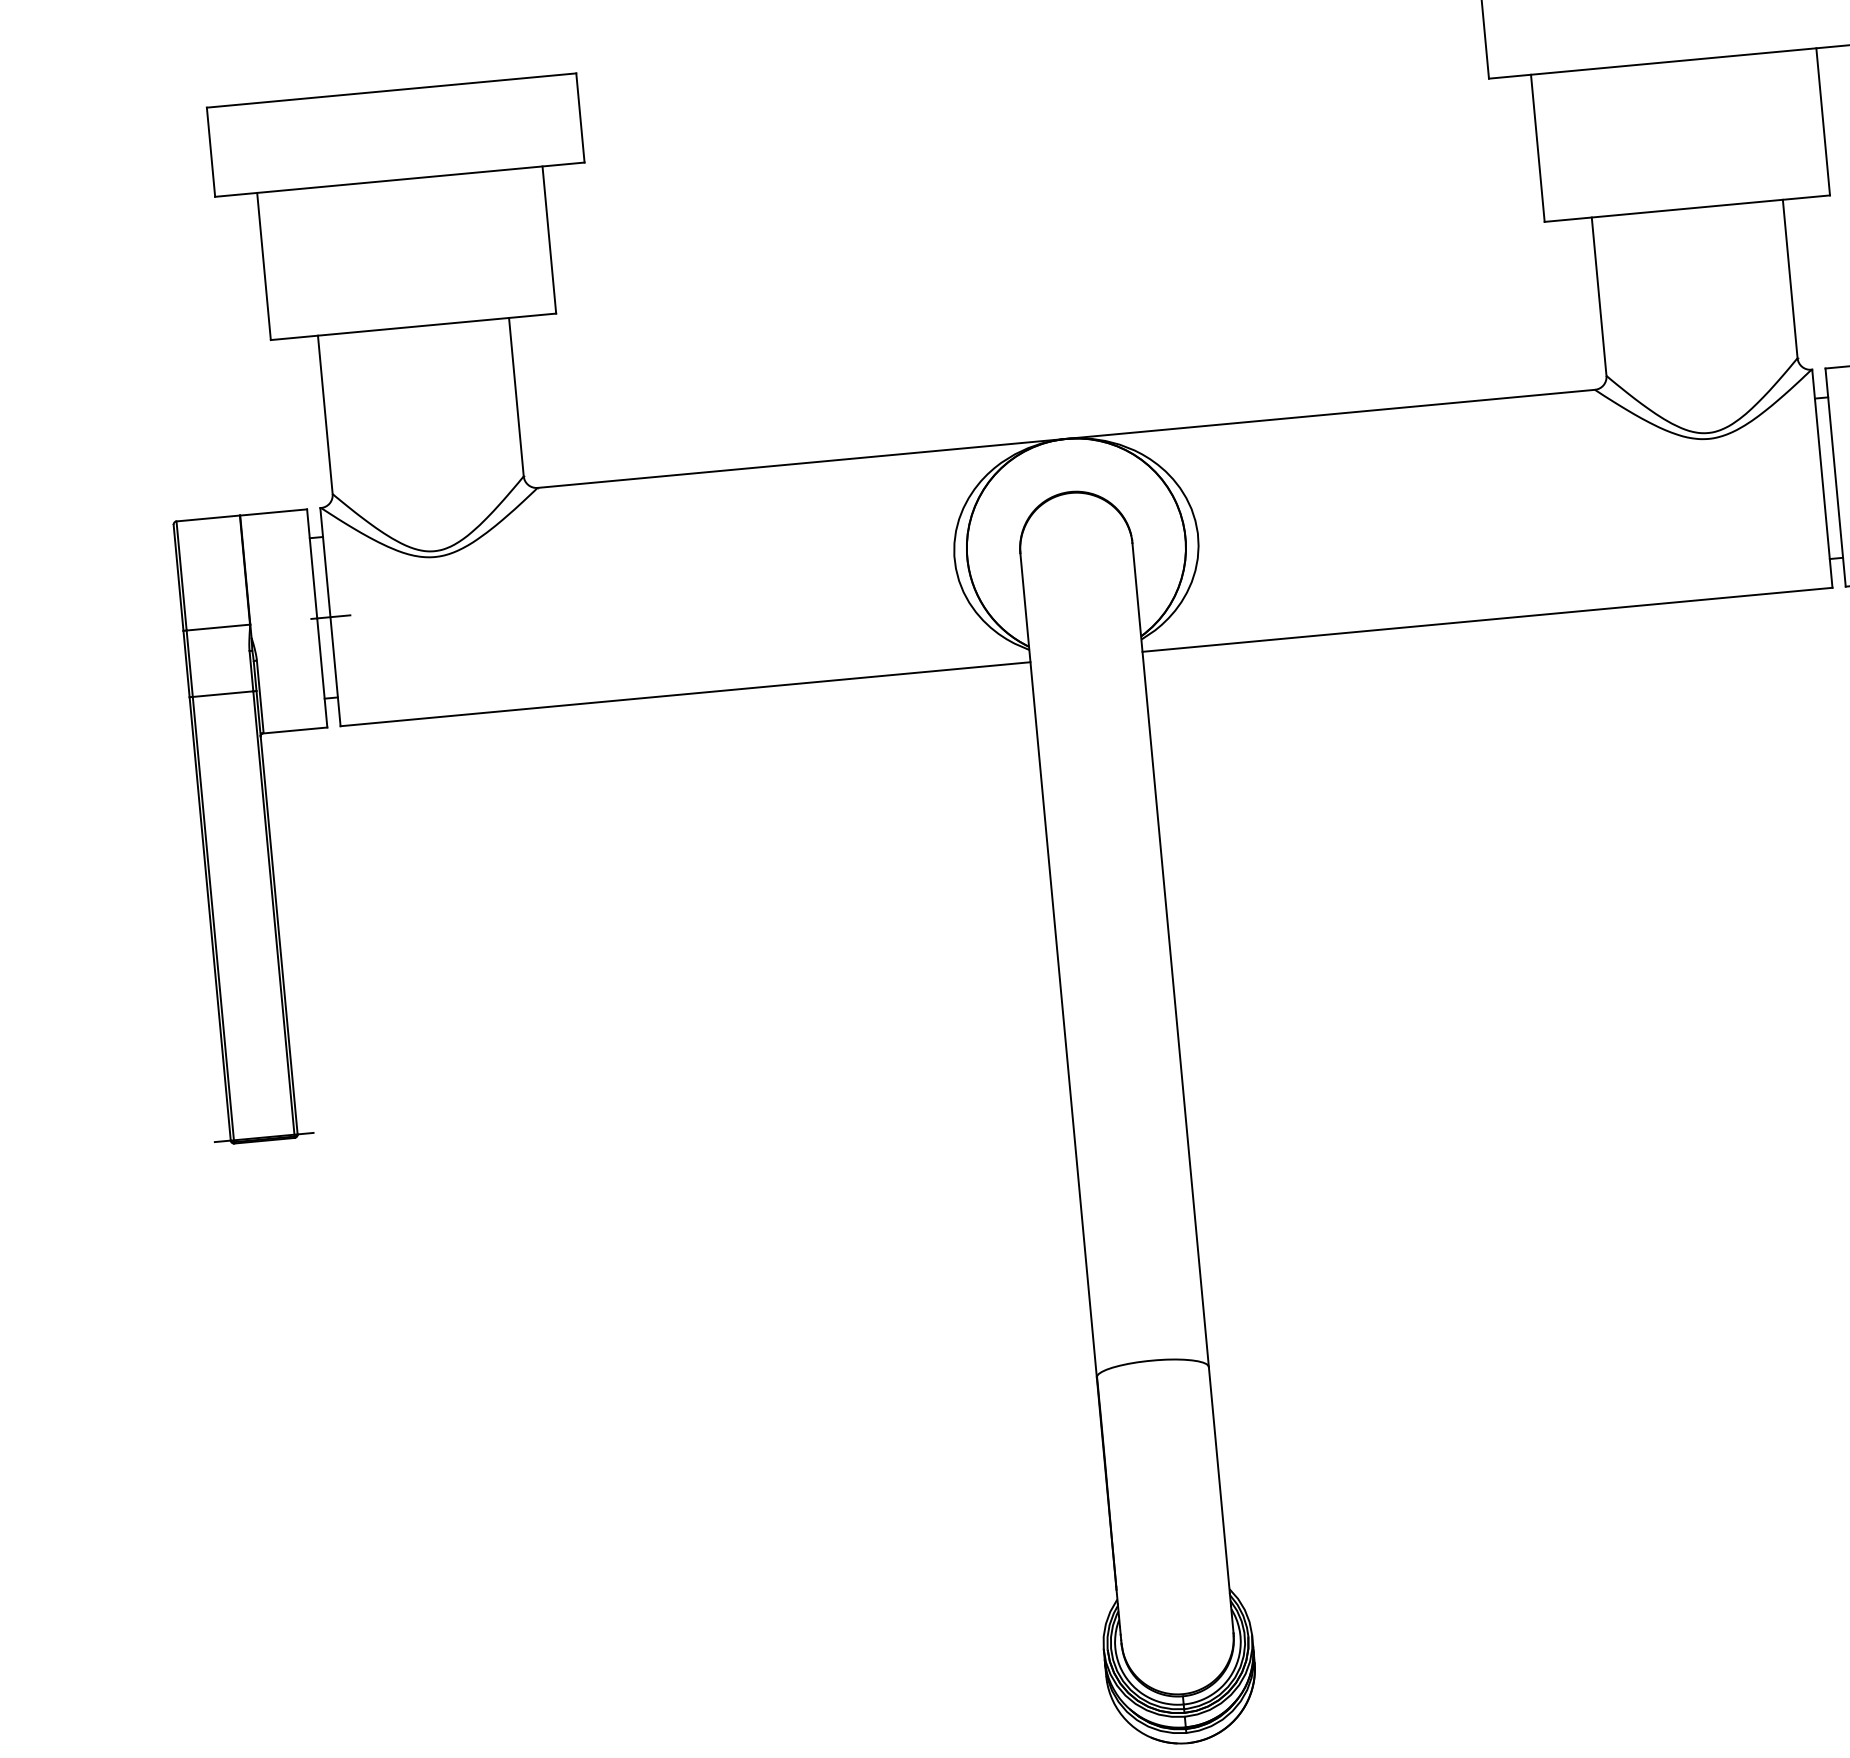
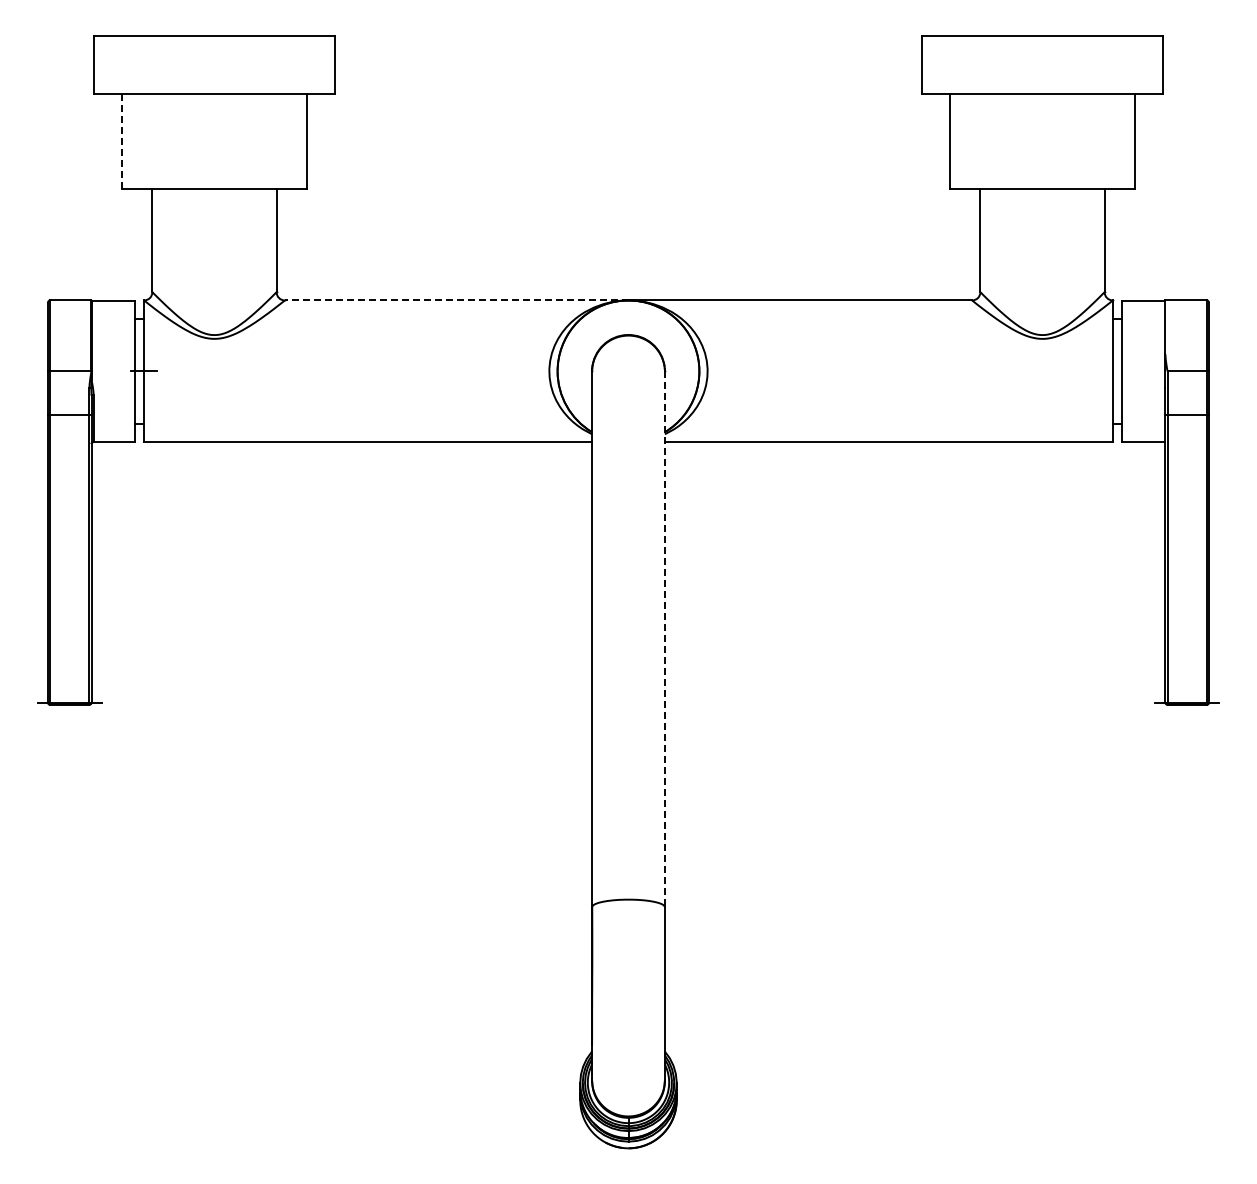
line: (263, 266) -> (121, 141), solid -> dashed
line: (801, 463) -> (456, 300), solid -> dashed
line: (1170, 955) -> (664, 639), solid -> dashed

